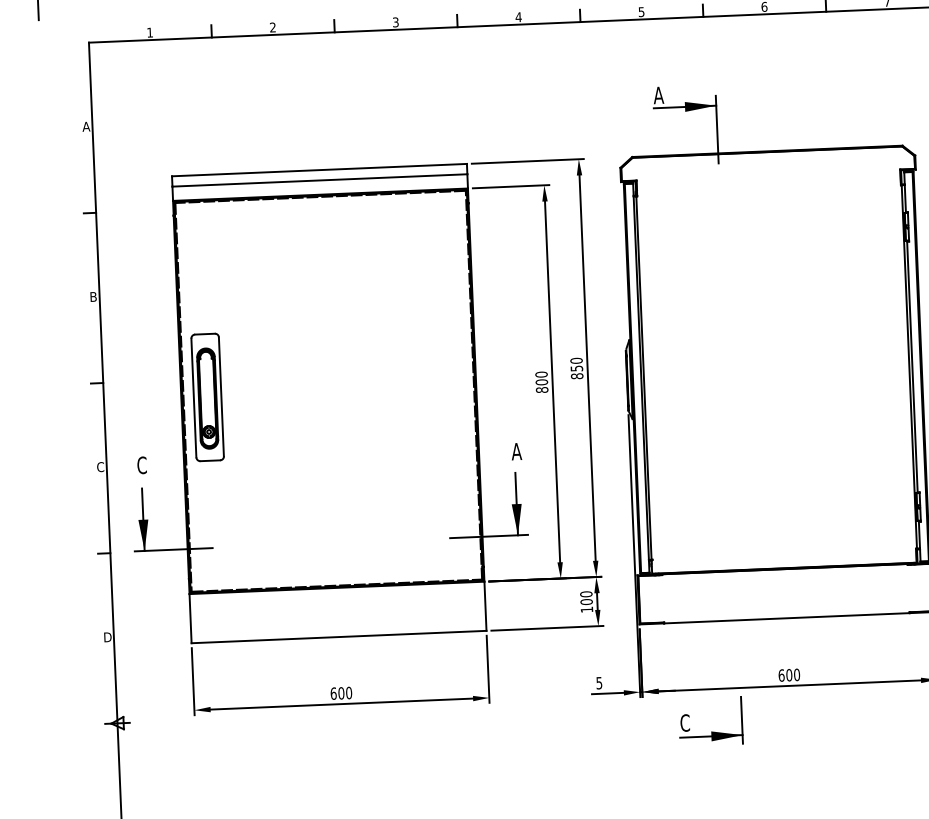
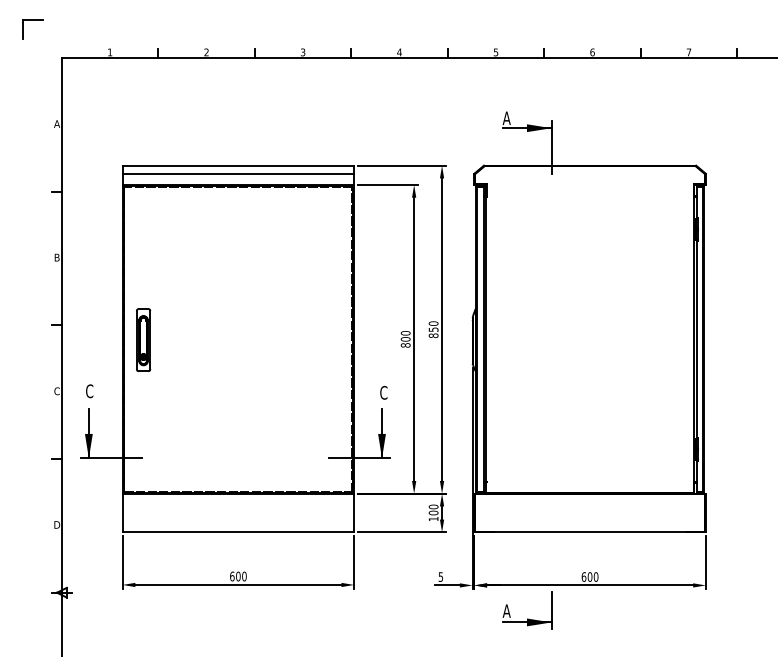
part: (207, 396) -> (143, 339), size x0.62
text: (516, 451) -> (383, 392), A -> C
text: (684, 723) -> (506, 611), C -> A

